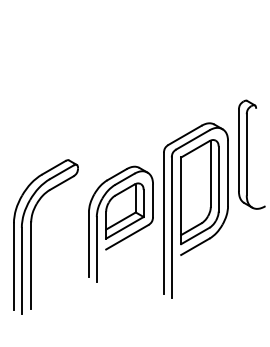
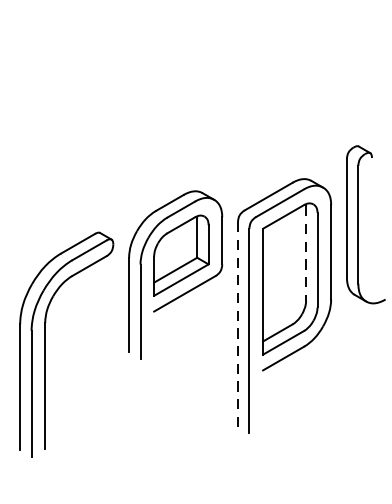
line: (210, 174) -> (305, 253), solid -> dashed
part: (120, 223) -> (174, 273), moved
line: (163, 223) -> (237, 324), solid -> dashed

